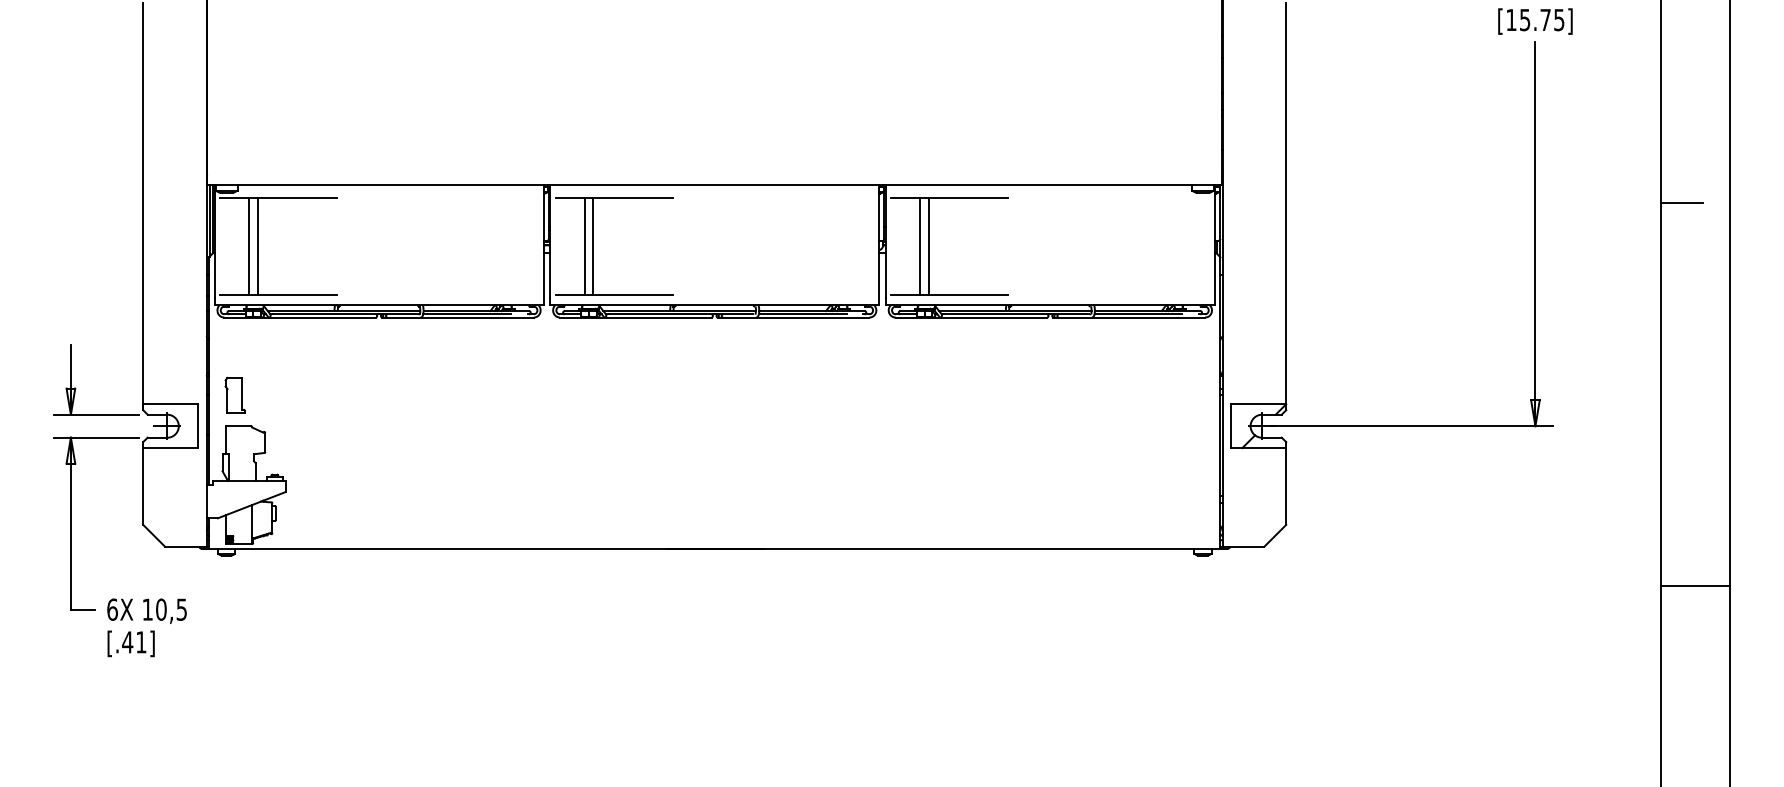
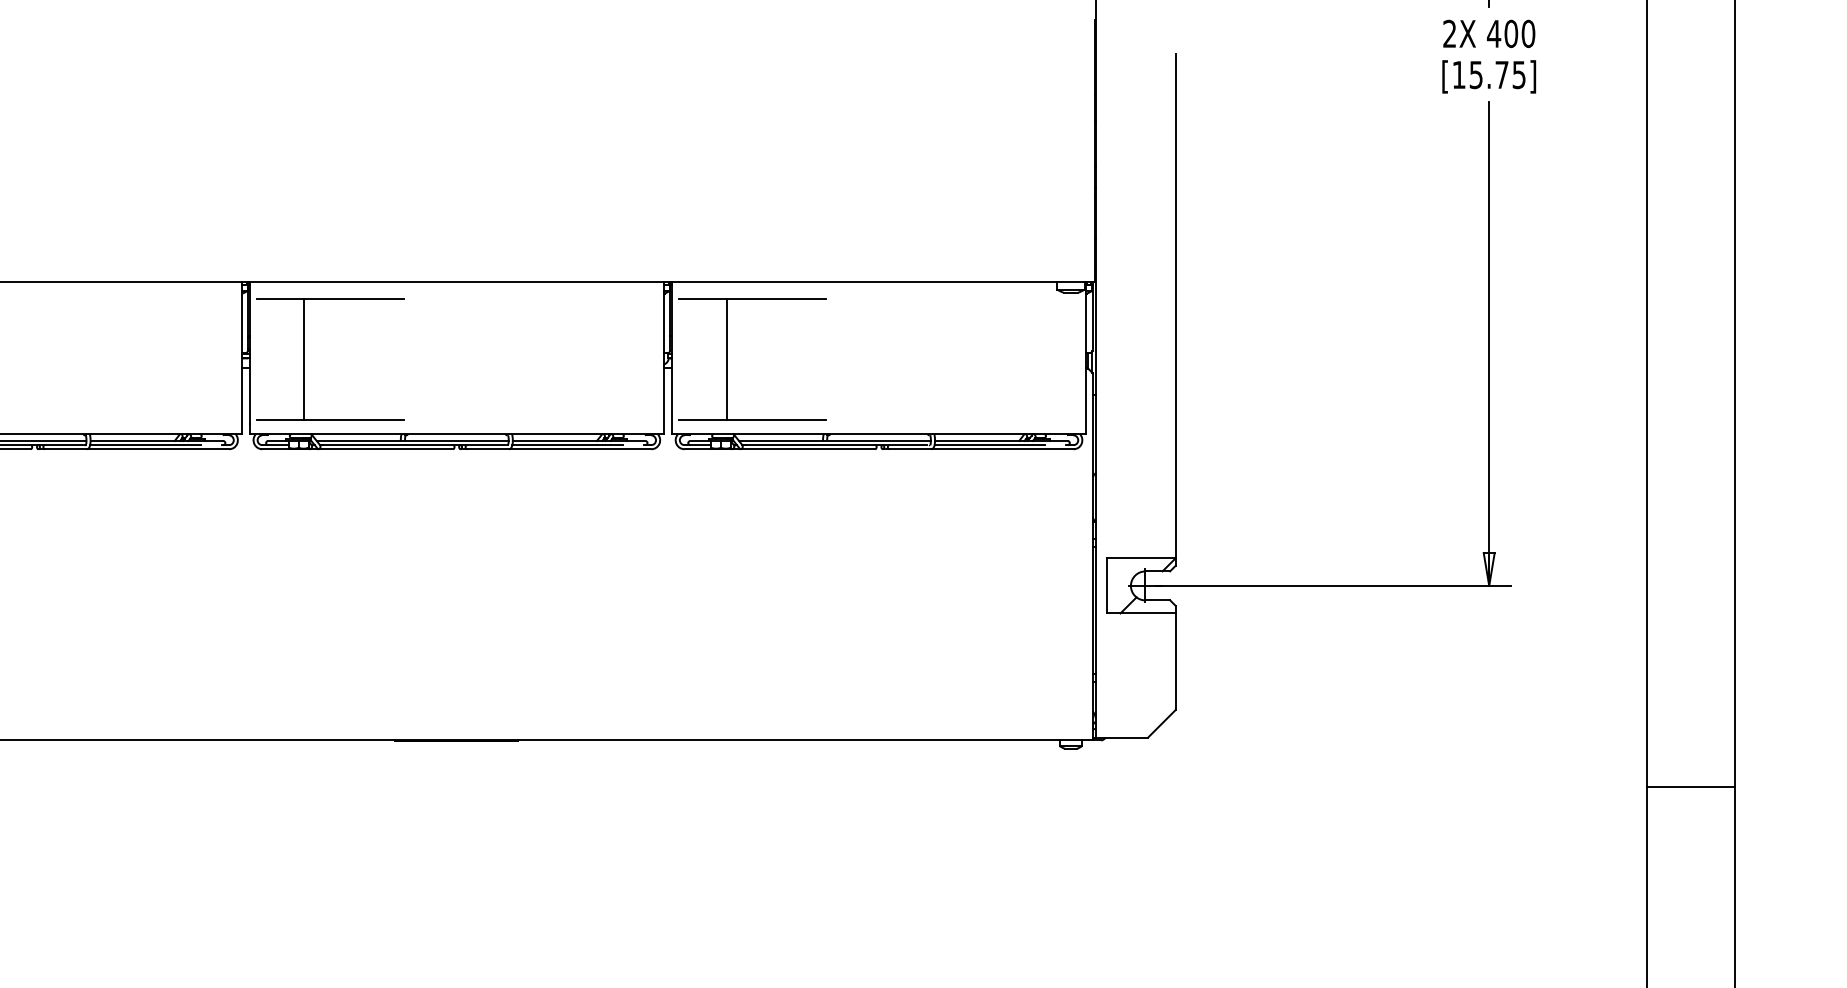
line: (1681, 202) -> (1672, 304), removed
line: (584, 246) -> (293, 359), removed
line: (920, 246) -> (715, 359), removed

